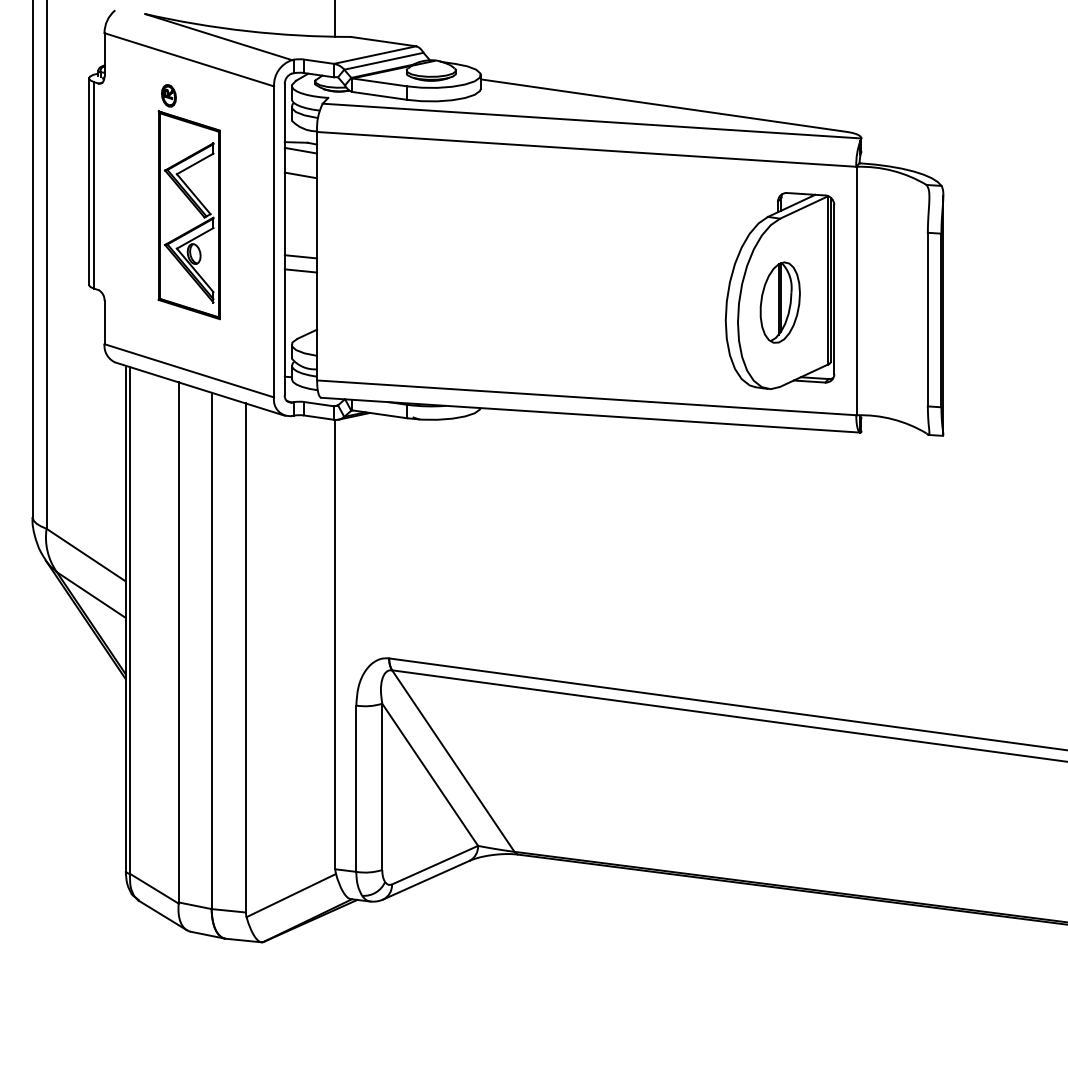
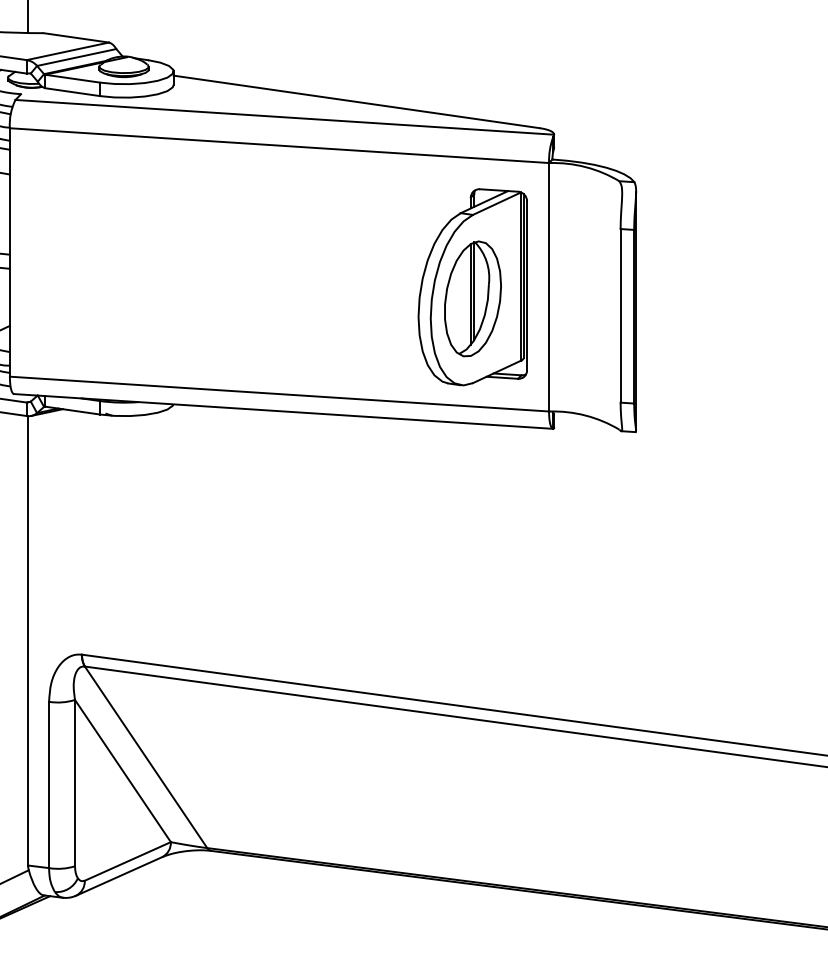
part: (780, 302) -> (473, 298), size x1.43

